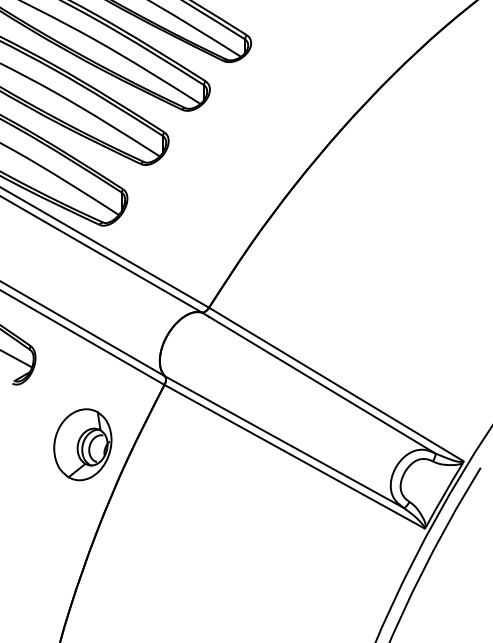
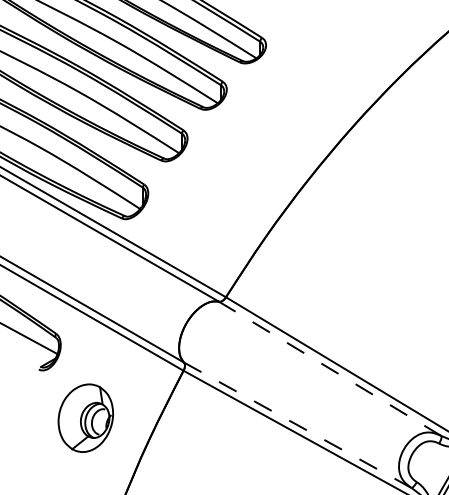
line: (321, 384) -> (333, 370), solid -> dashed
line: (284, 442) -> (297, 425), solid -> dashed
part: (82, 444) -> (85, 417), moved

